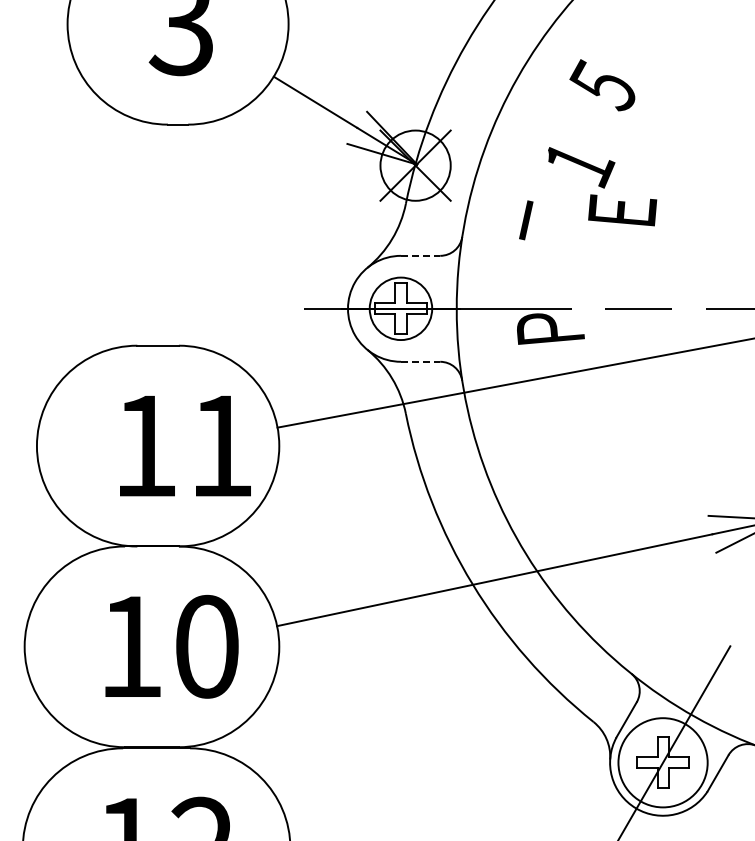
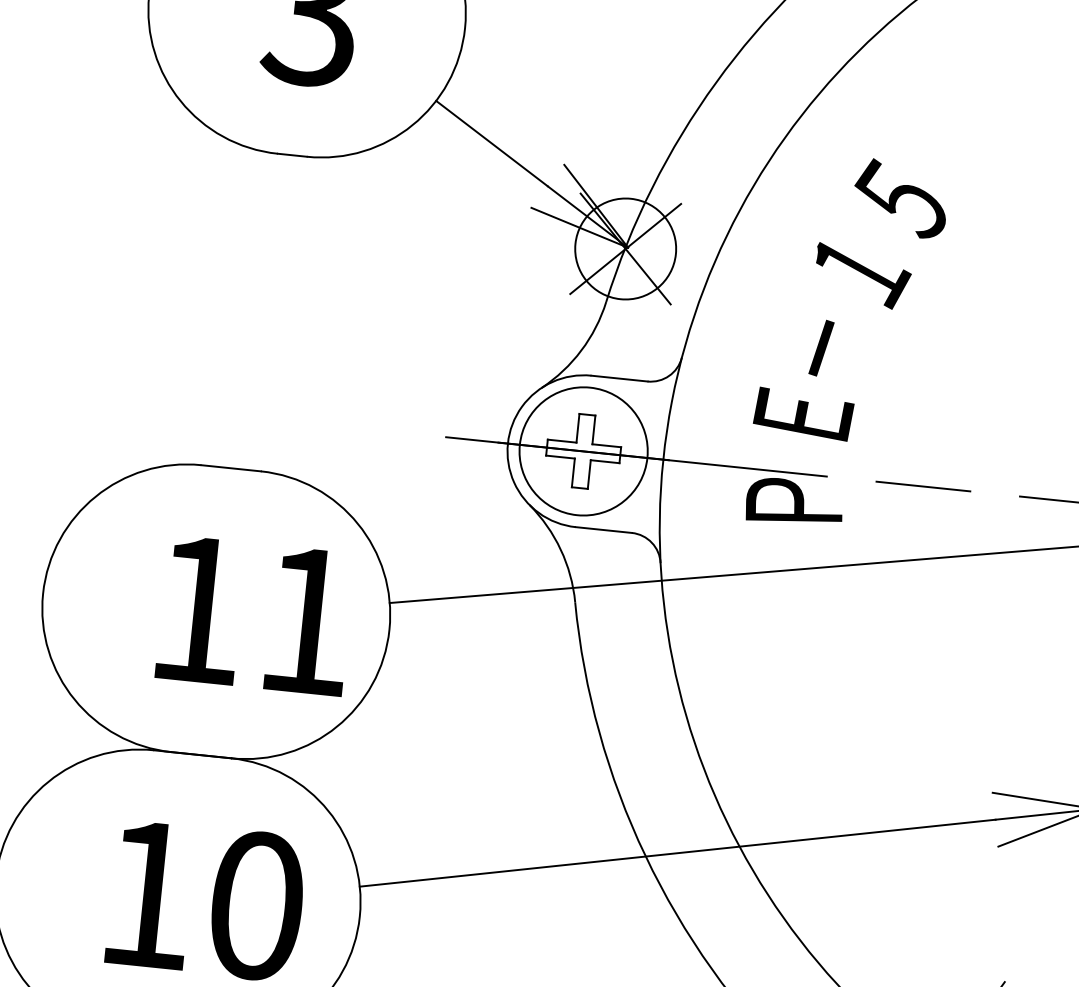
text: (602, 85) -> (900, 199), moved
text: (622, 210) -> (803, 414), moved
text: (526, 220) -> (821, 348), moved
line: (420, 255) -> (619, 378), dashed -> solid
circle: (400, 308) -> (583, 450), size x1.43
line: (420, 361) -> (603, 529), dashed -> solid

